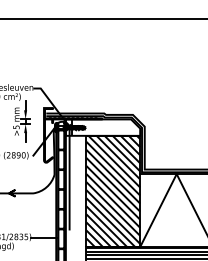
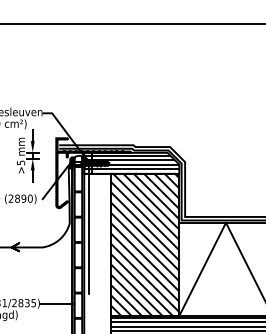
hatch: (102, 128) -> (131, 164), added

